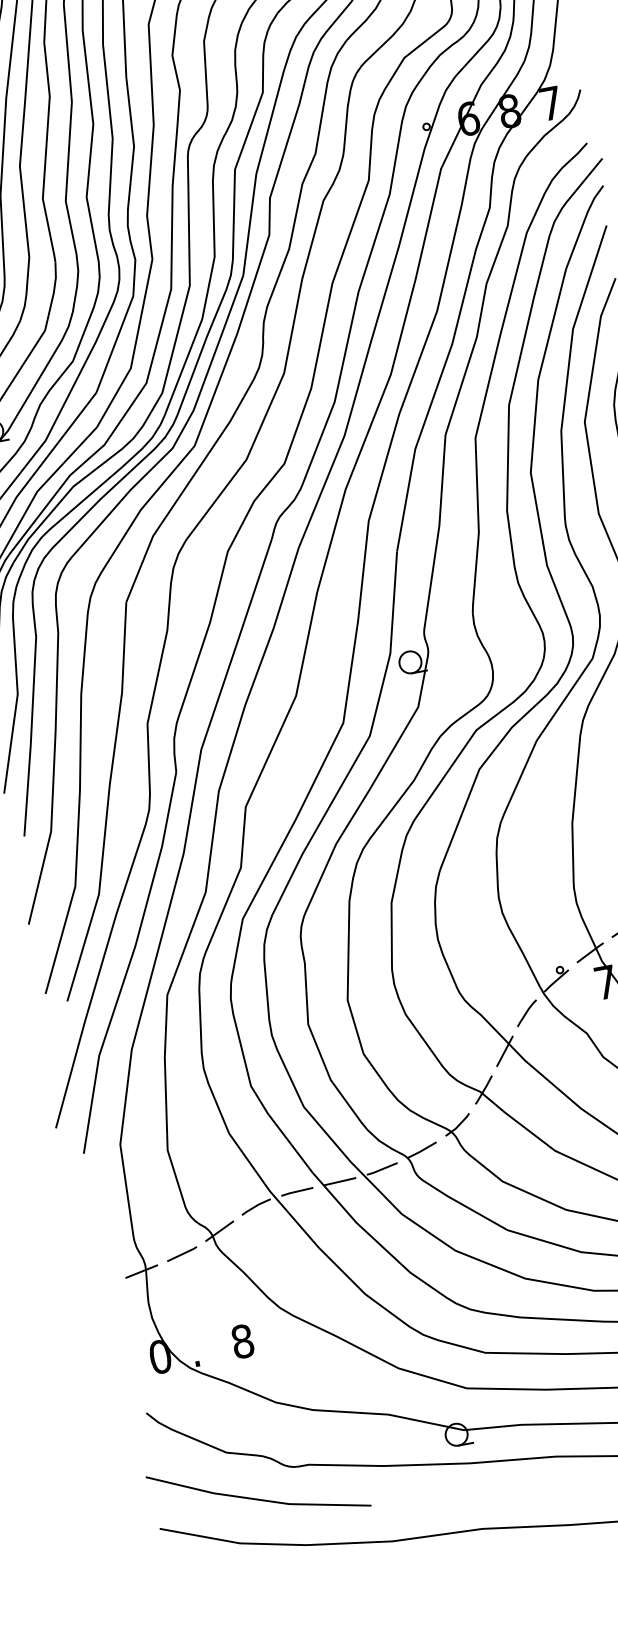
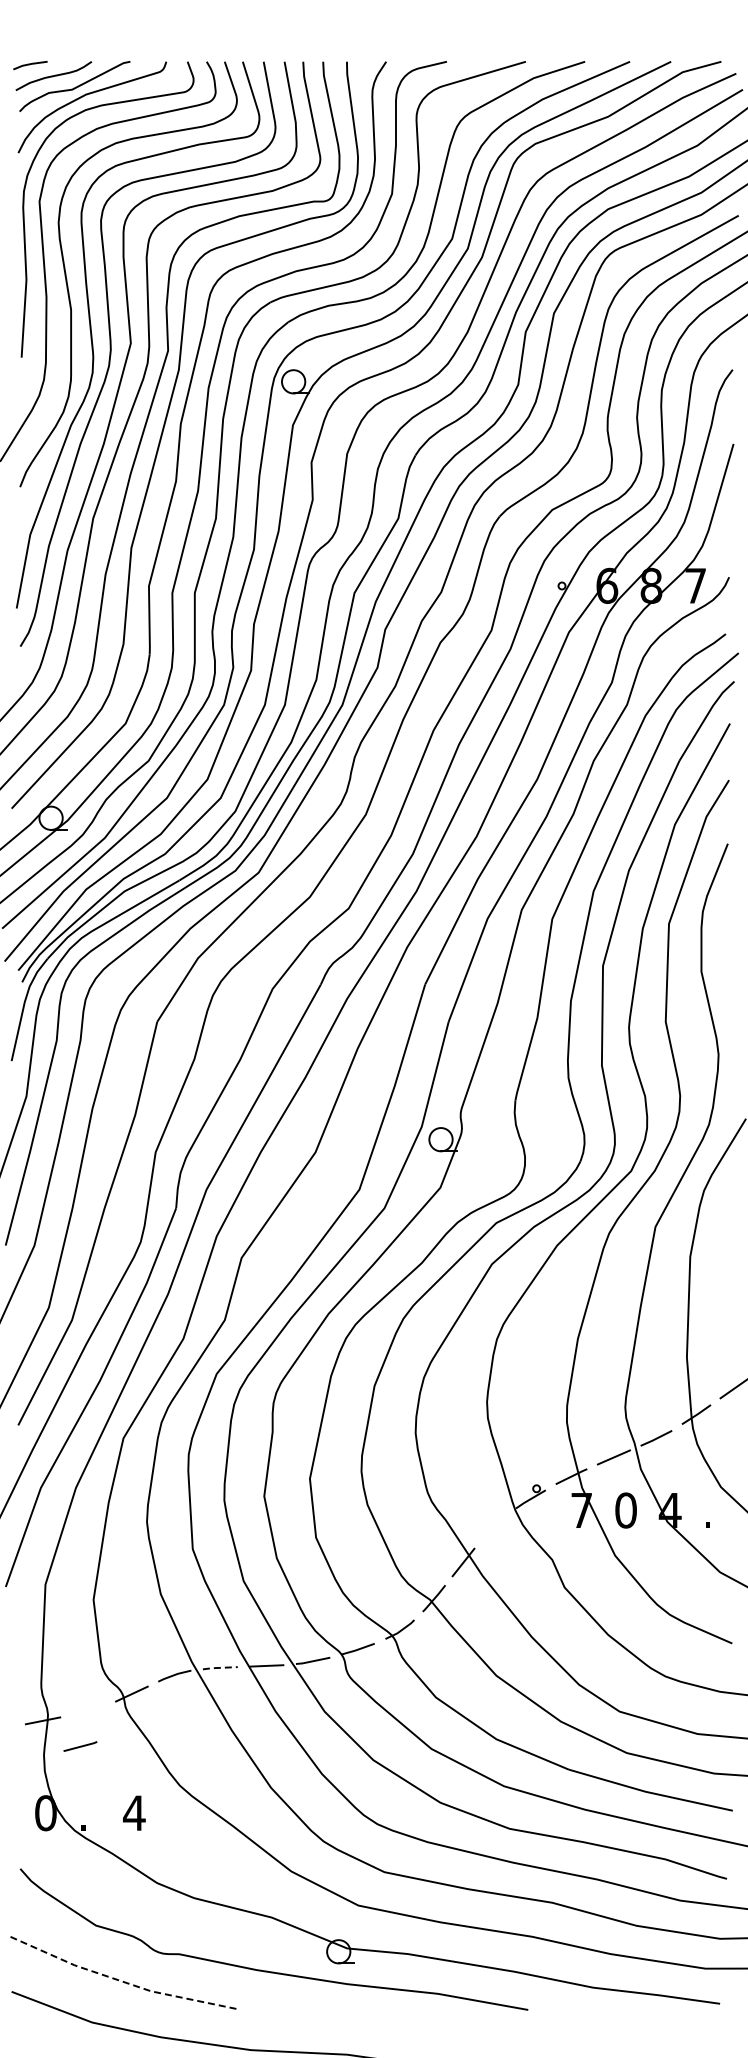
line: (526, 1012) -> (493, 1526), removed
line: (296, 1191) -> (219, 1667), solid -> dashed
line: (182, 1254) -> (80, 1746), moved
text: (242, 1341) -> (134, 1813), 8 -> 4
line: (257, 1499) -> (119, 1980), solid -> dashed

